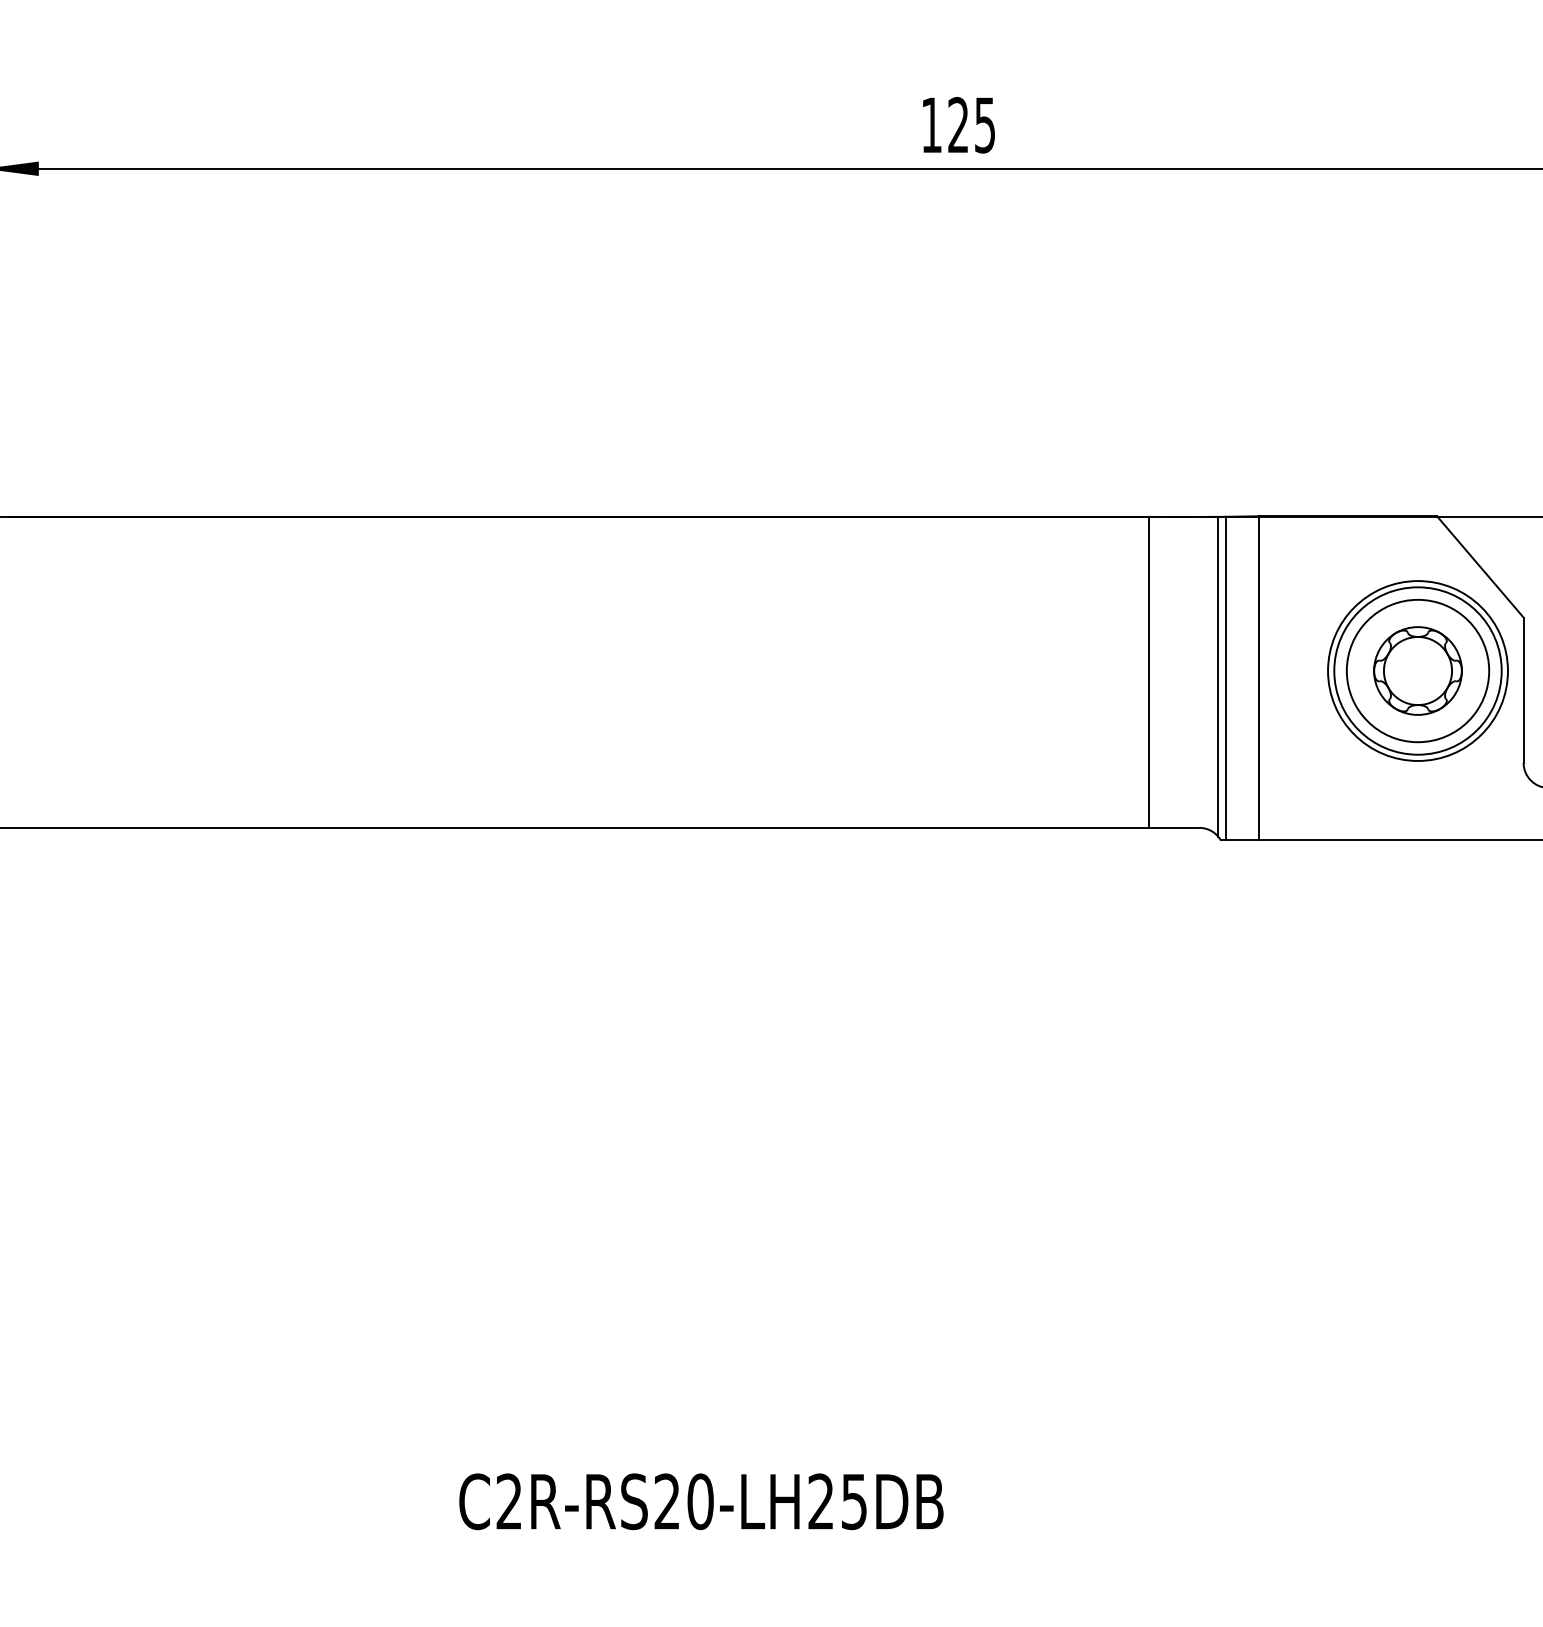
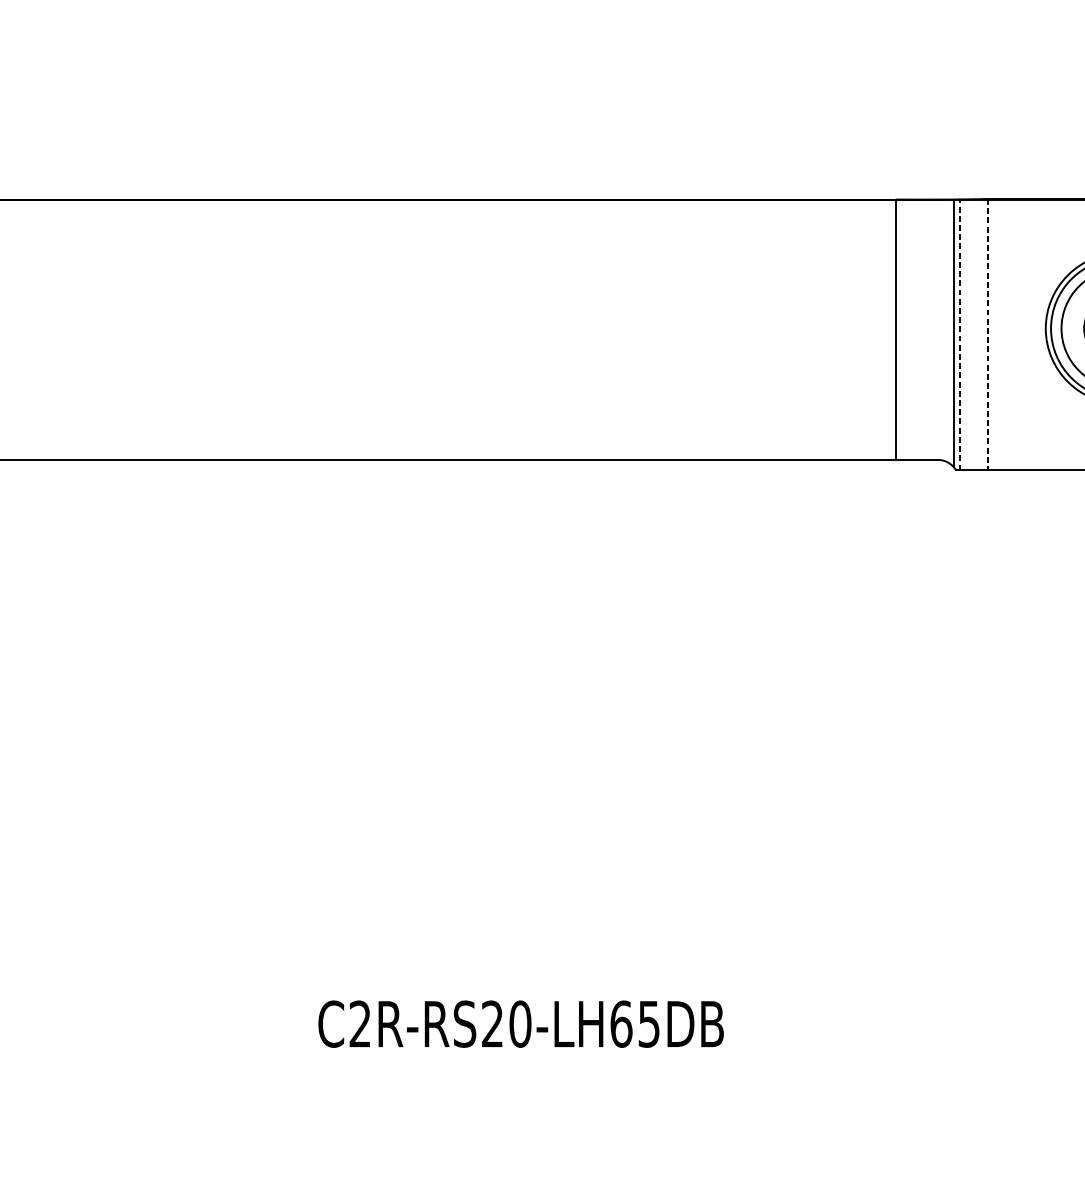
line: (1225, 678) -> (959, 334), solid -> dashed
line: (1258, 678) -> (987, 334), solid -> dashed
text: (821, 1501) -> (621, 1023), C2R-RS20-LH25DB -> C2R-RS20-LH65DB

